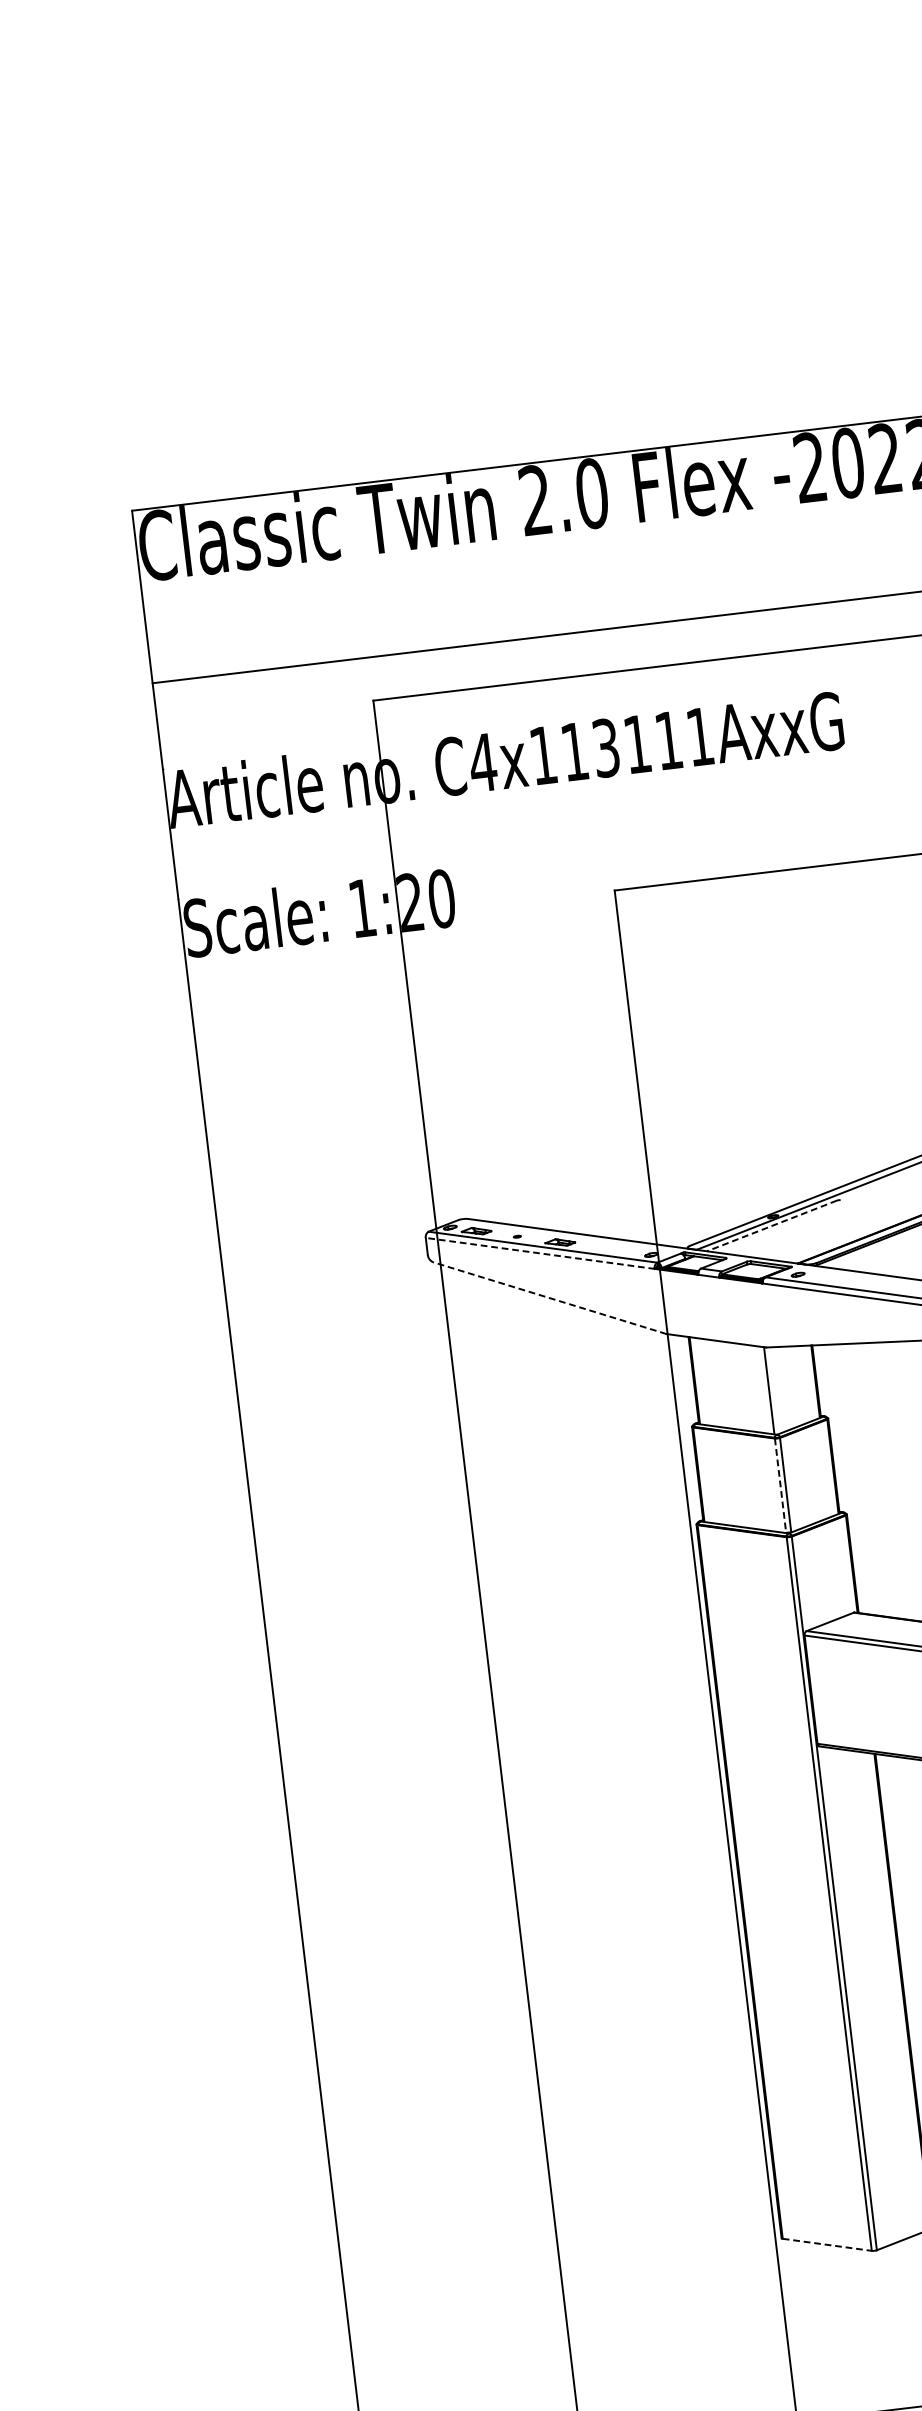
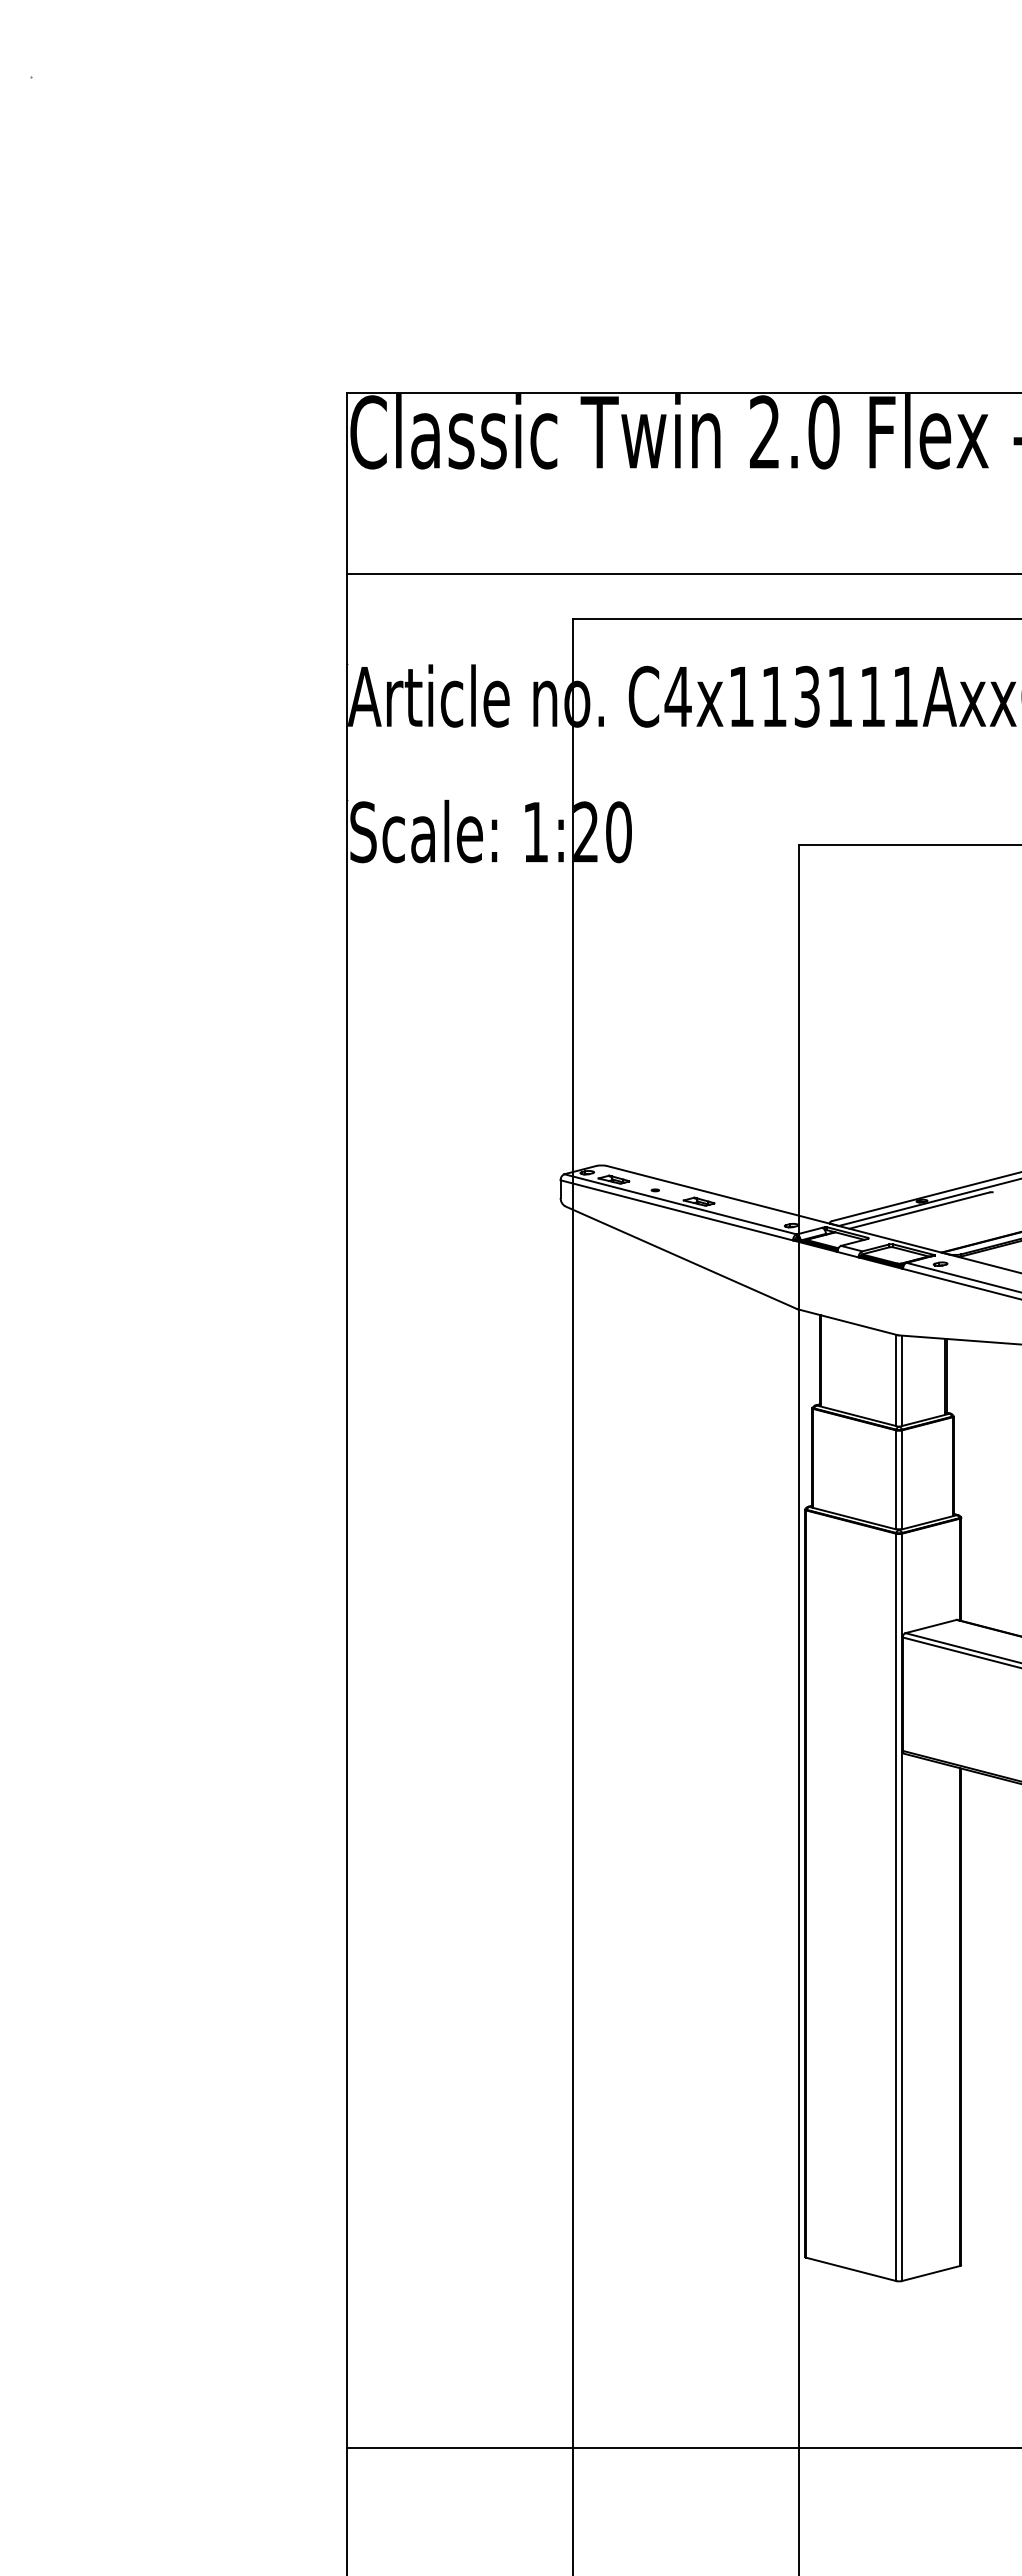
line: (771, 1225) -> (919, 1210), dashed -> solid
line: (539, 1253) -> (676, 1210), dashed -> solid
line: (549, 1297) -> (681, 1257), dashed -> solid
line: (774, 1390) -> (901, 1380), added
line: (780, 1486) -> (896, 1480), dashed -> solid
line: (827, 2244) -> (851, 2269), dashed -> solid

